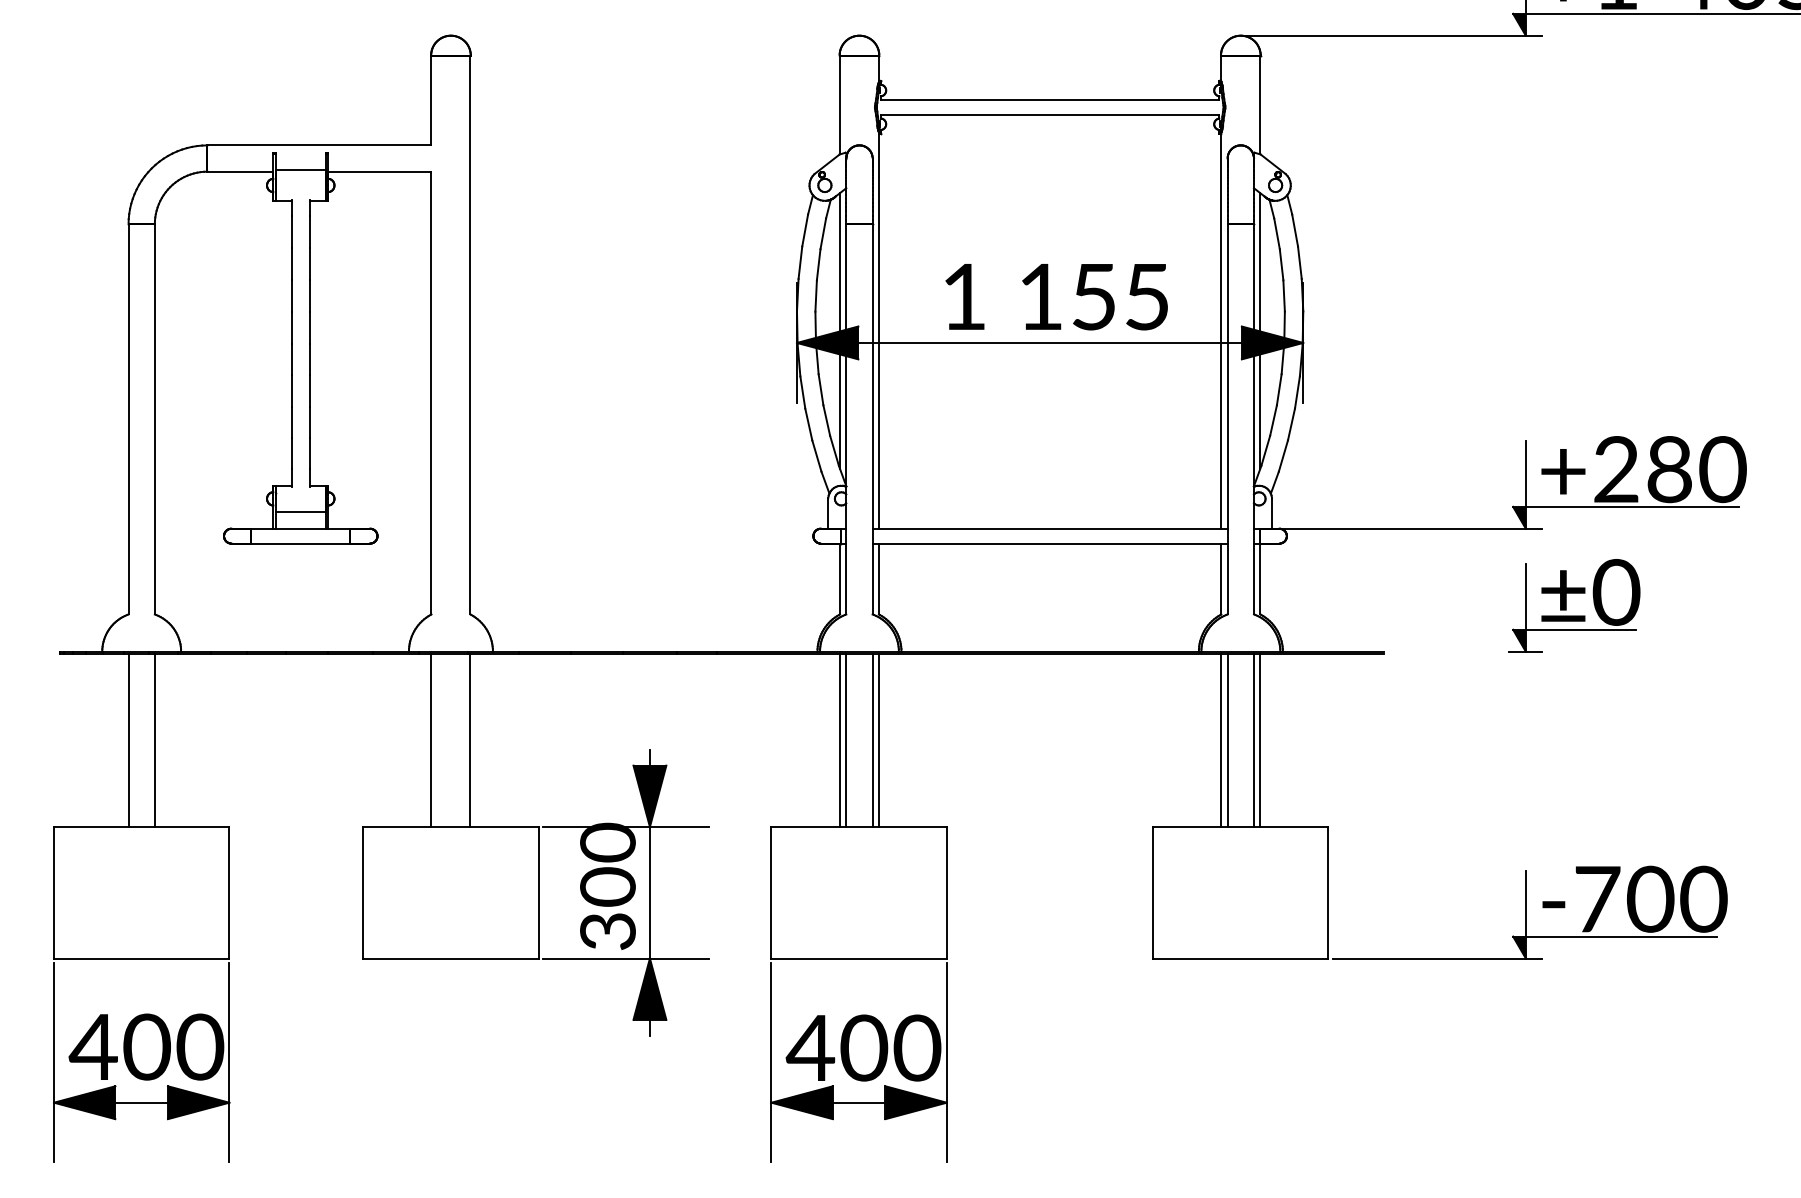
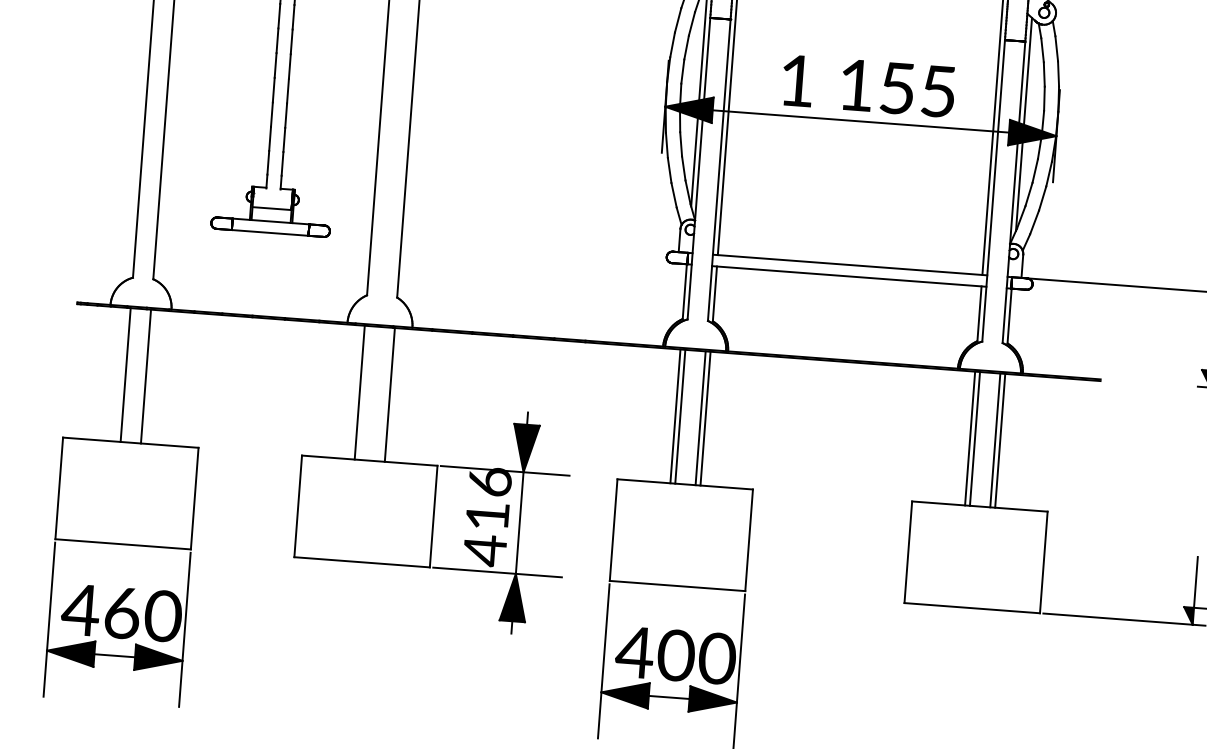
text: (607, 887) -> (487, 516), 300 -> 416
text: (146, 1046) -> (121, 612), 400 -> 460

